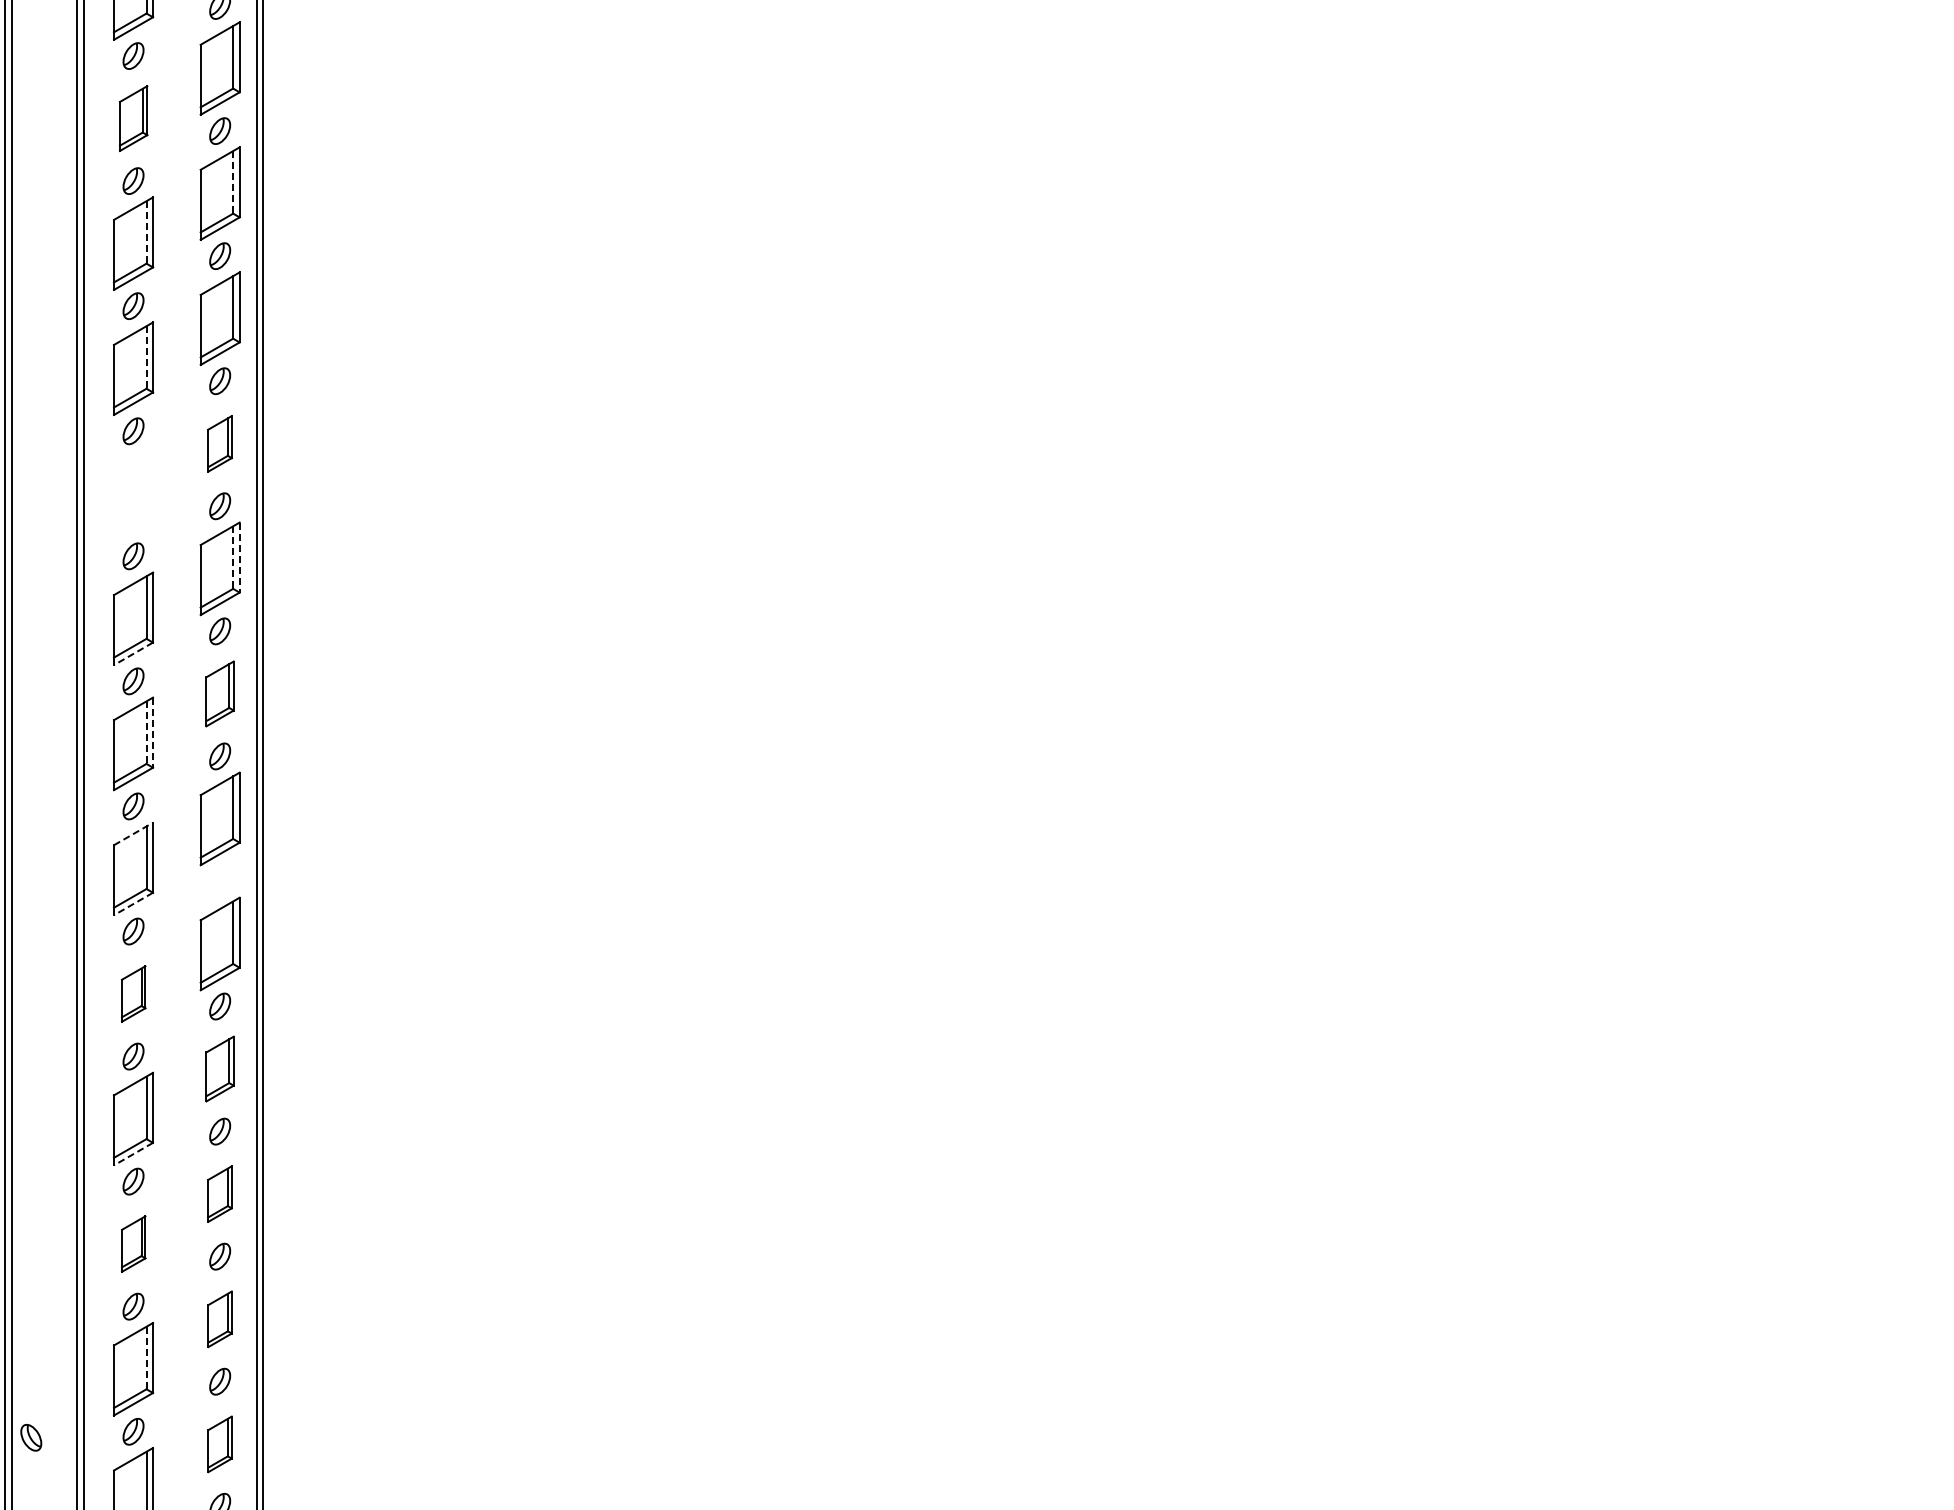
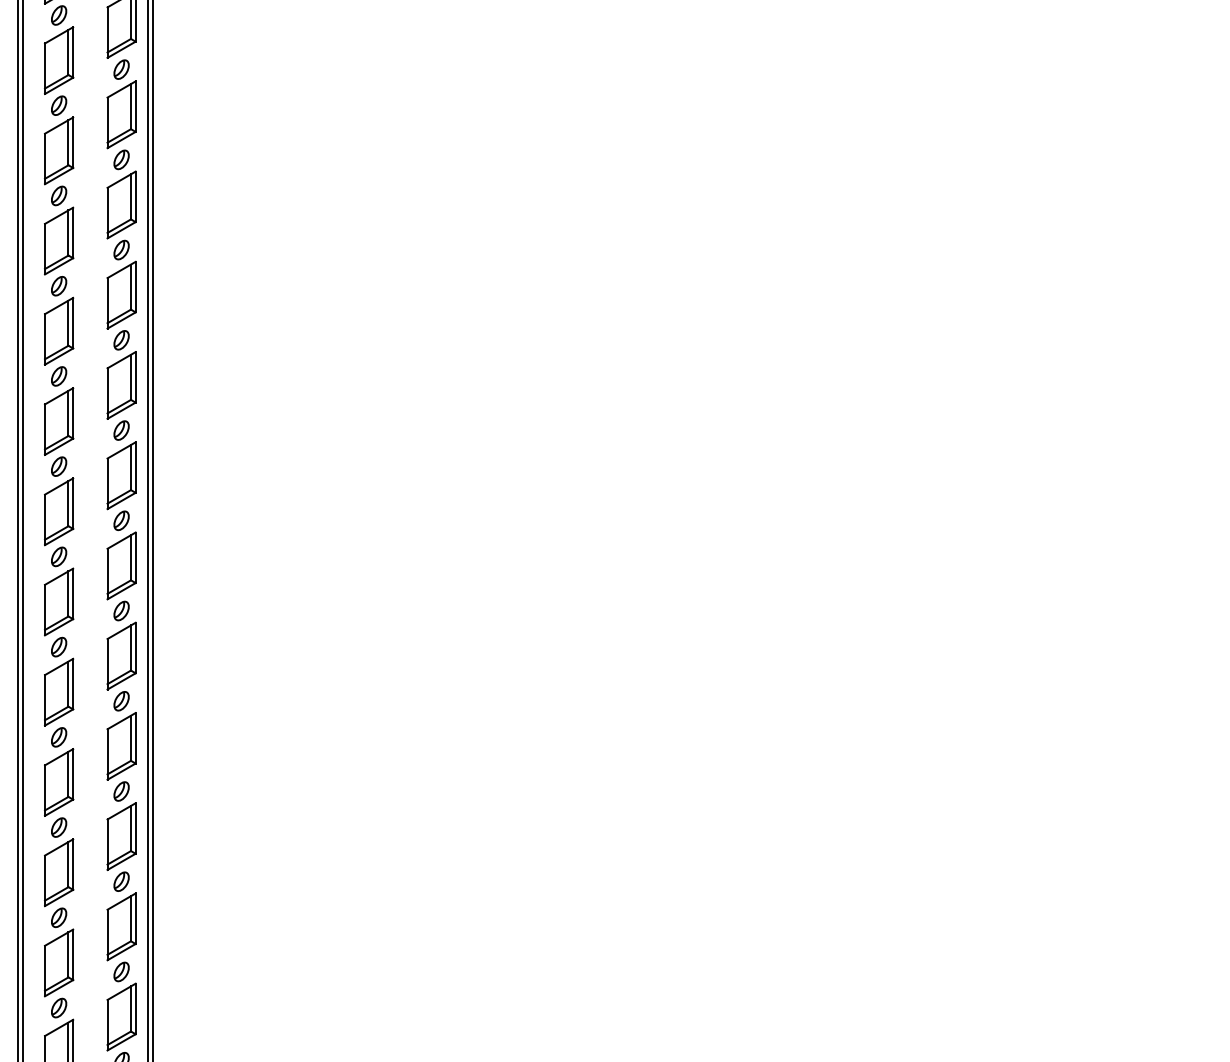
part: (133, 118) -> (59, 60), size x1.43
line: (233, 182) -> (131, 106), dashed -> solid
line: (146, 232) -> (68, 142), dashed -> solid
line: (146, 357) -> (68, 232), dashed -> solid
part: (219, 443) -> (121, 295), size x1.67
part: (133, 493) -> (59, 331), added
line: (233, 558) -> (131, 378), dashed -> solid
line: (239, 558) -> (135, 378), dashed -> solid
line: (133, 653) -> (59, 446), dashed -> solid
part: (219, 693) -> (121, 475), size x1.43
line: (146, 733) -> (68, 504), dashed -> solid
line: (153, 733) -> (73, 504), dashed -> solid
line: (133, 833) -> (59, 576), dashed -> solid
part: (220, 881) -> (121, 611), added
line: (133, 904) -> (59, 627), dashed -> solid
part: (133, 993) -> (59, 691), size x1.67
part: (219, 1068) -> (121, 745), size x1.43
line: (133, 1154) -> (59, 808), dashed -> solid
part: (219, 1193) -> (121, 836), size x1.67
part: (133, 1243) -> (59, 872), size x1.67
part: (219, 1319) -> (121, 927), size x1.67
line: (146, 1358) -> (68, 955), dashed -> solid
part: (219, 1444) -> (121, 1017), size x1.67

